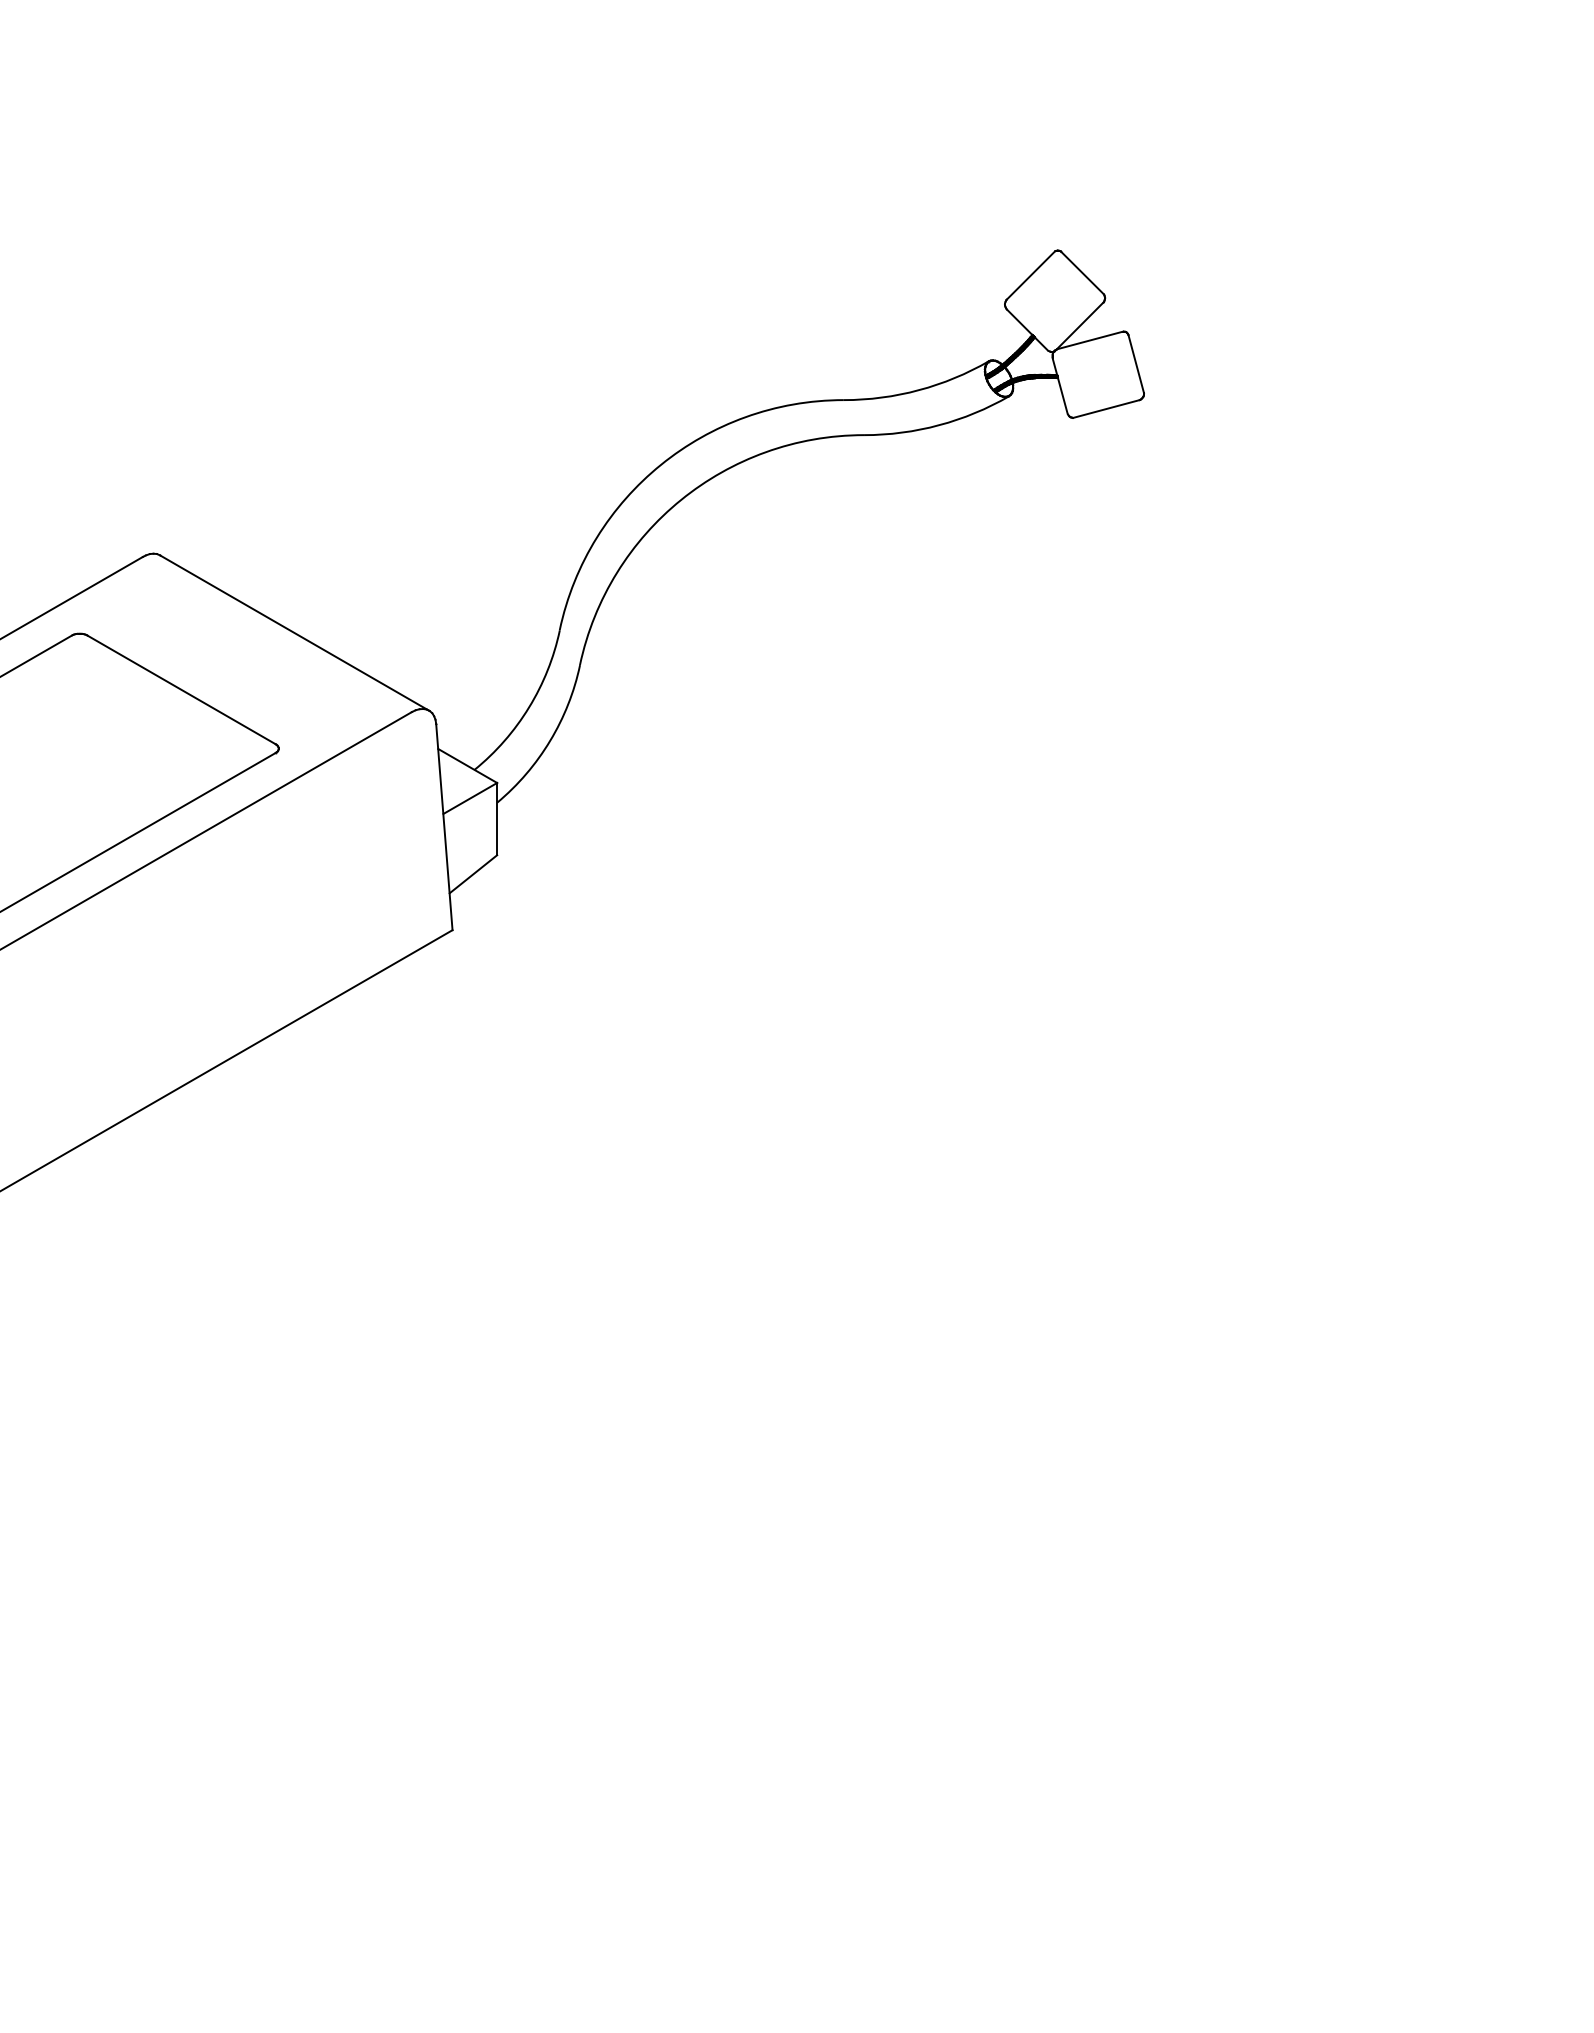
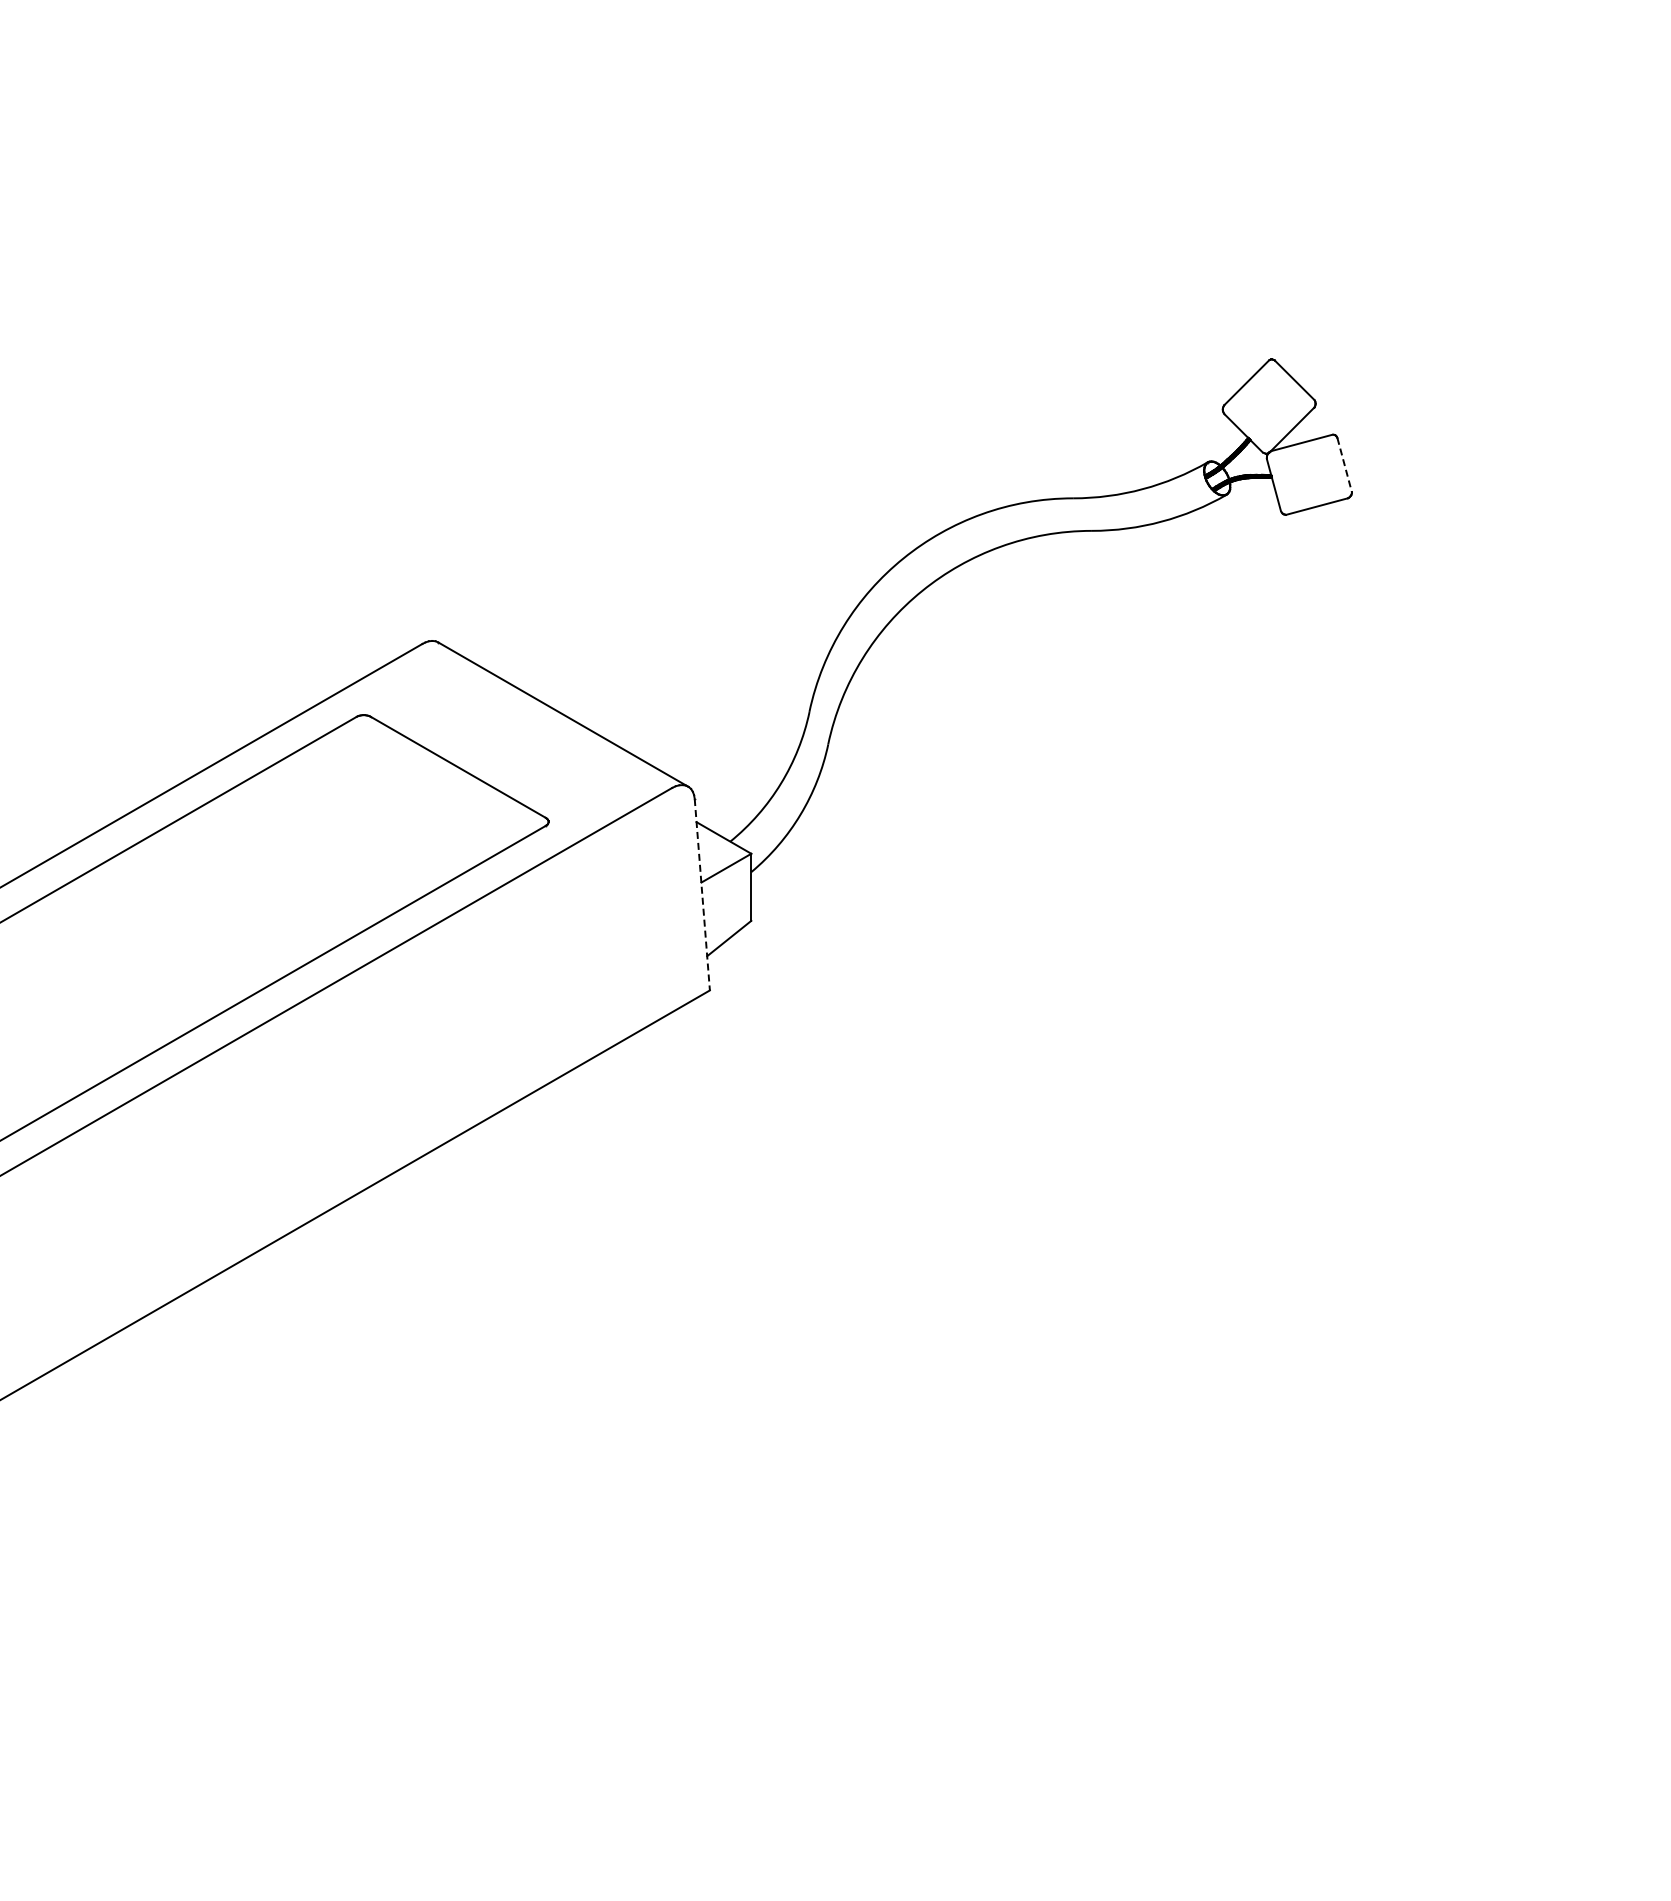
line: (1136, 363) -> (1344, 464), solid -> dashed
line: (444, 826) -> (702, 894), solid -> dashed

